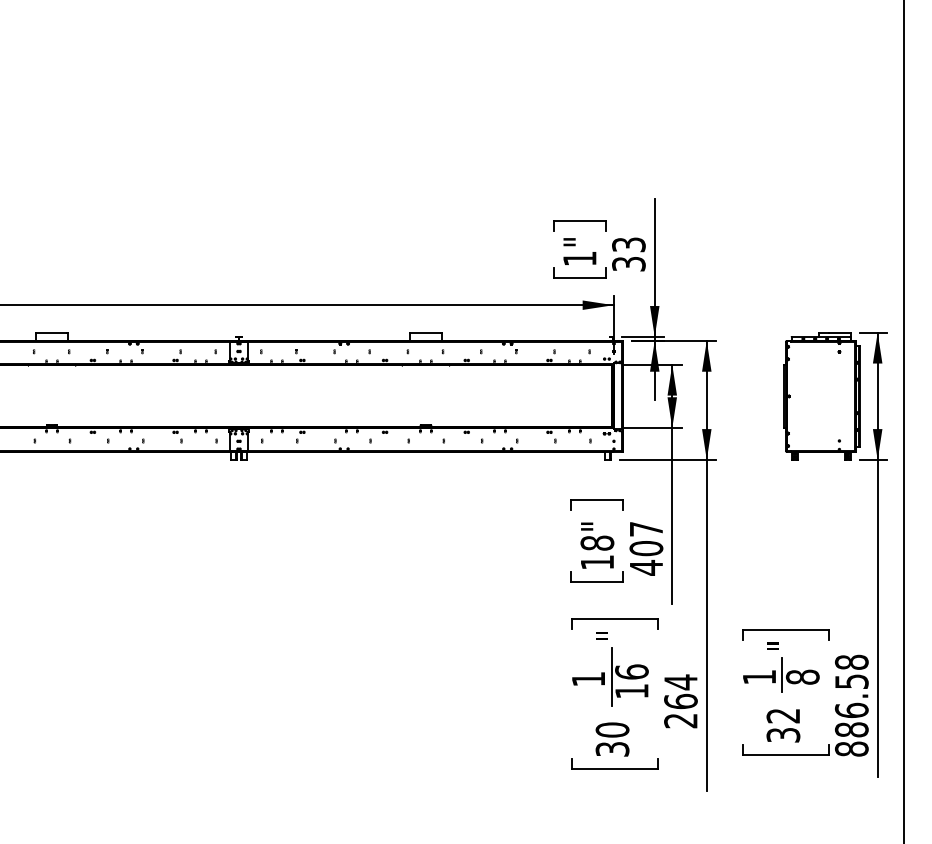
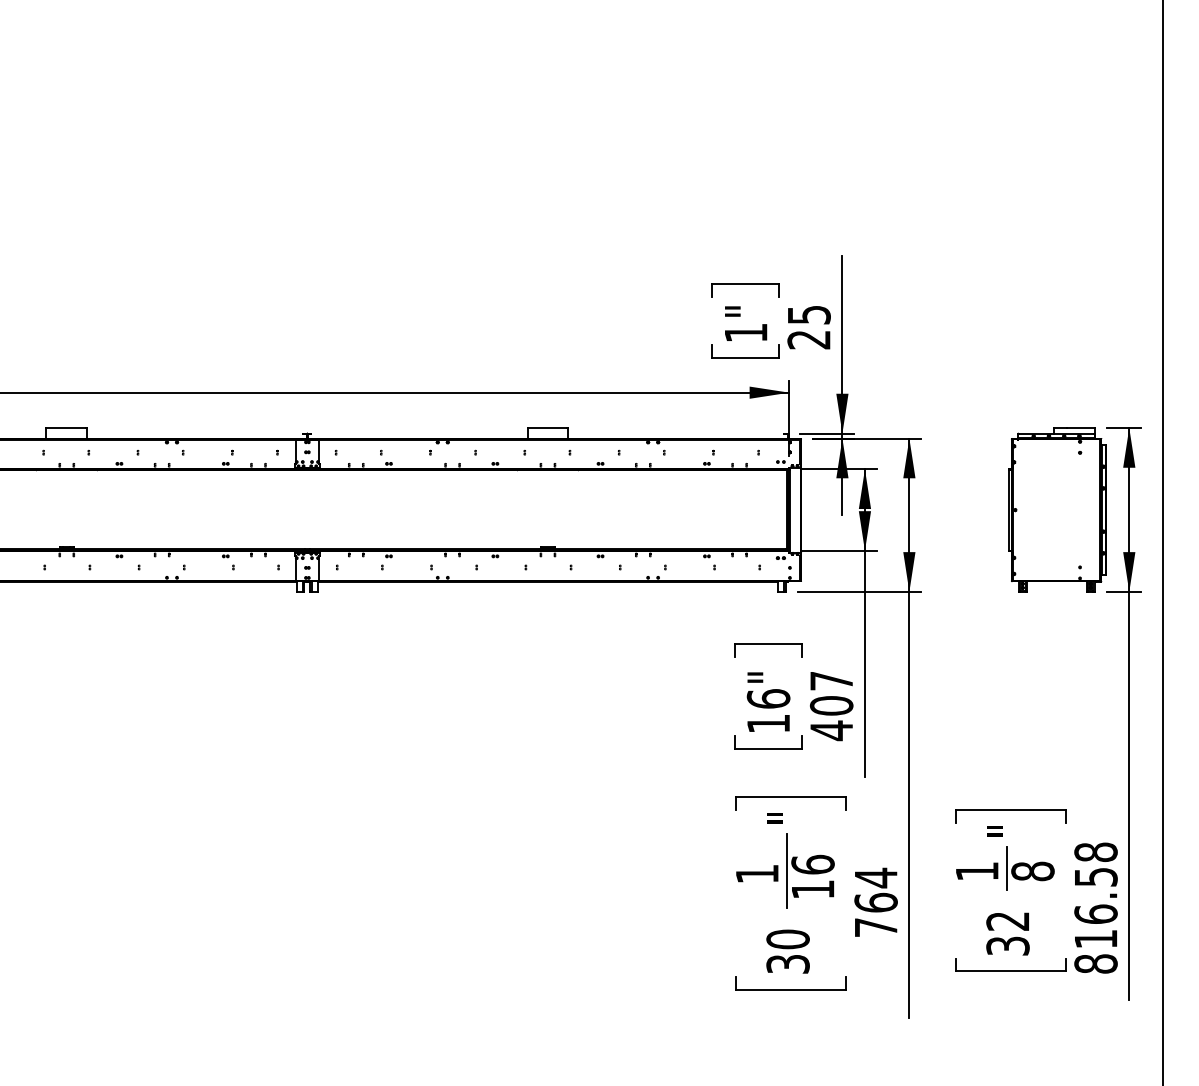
text: (628, 254) -> (808, 327), 33 -> 25
text: (597, 542) -> (768, 698), 18" -> 16"
text: (680, 720) -> (875, 927), 264 -> 764
text: (851, 729) -> (1095, 938), 886.58 -> 816.58

